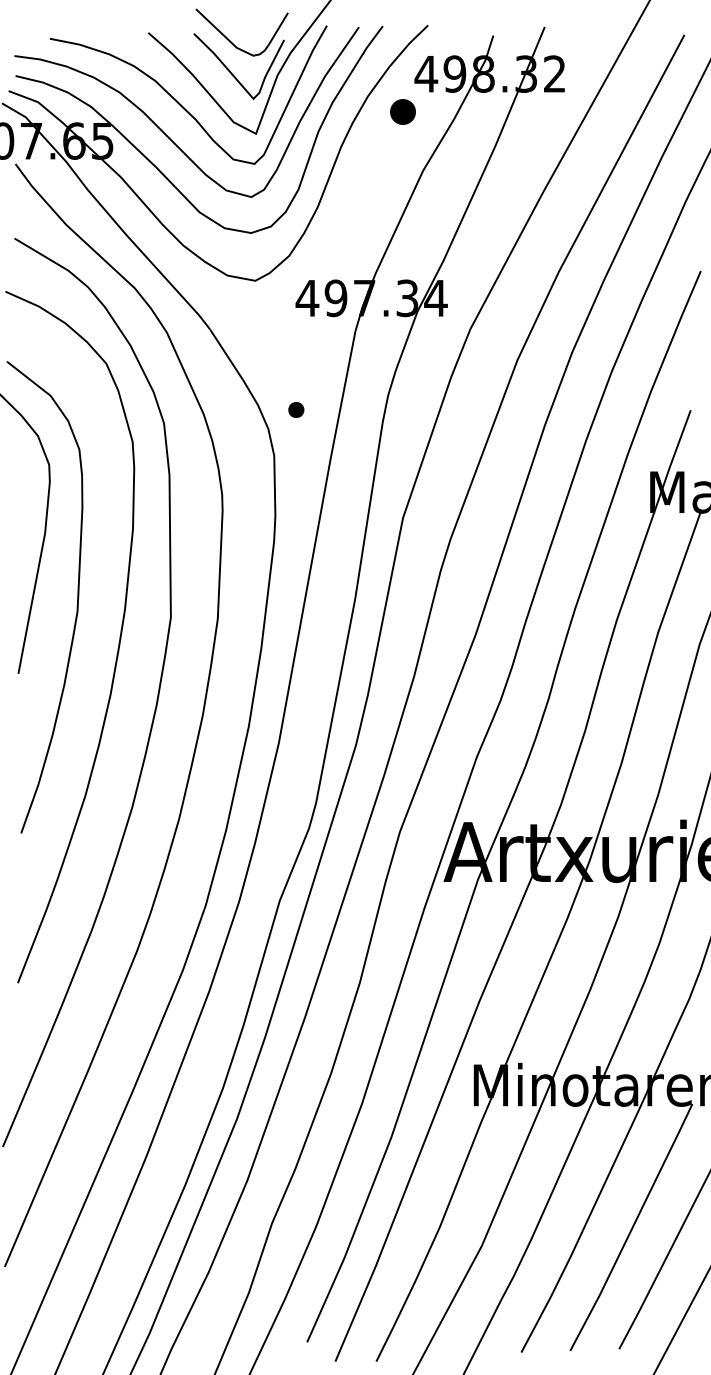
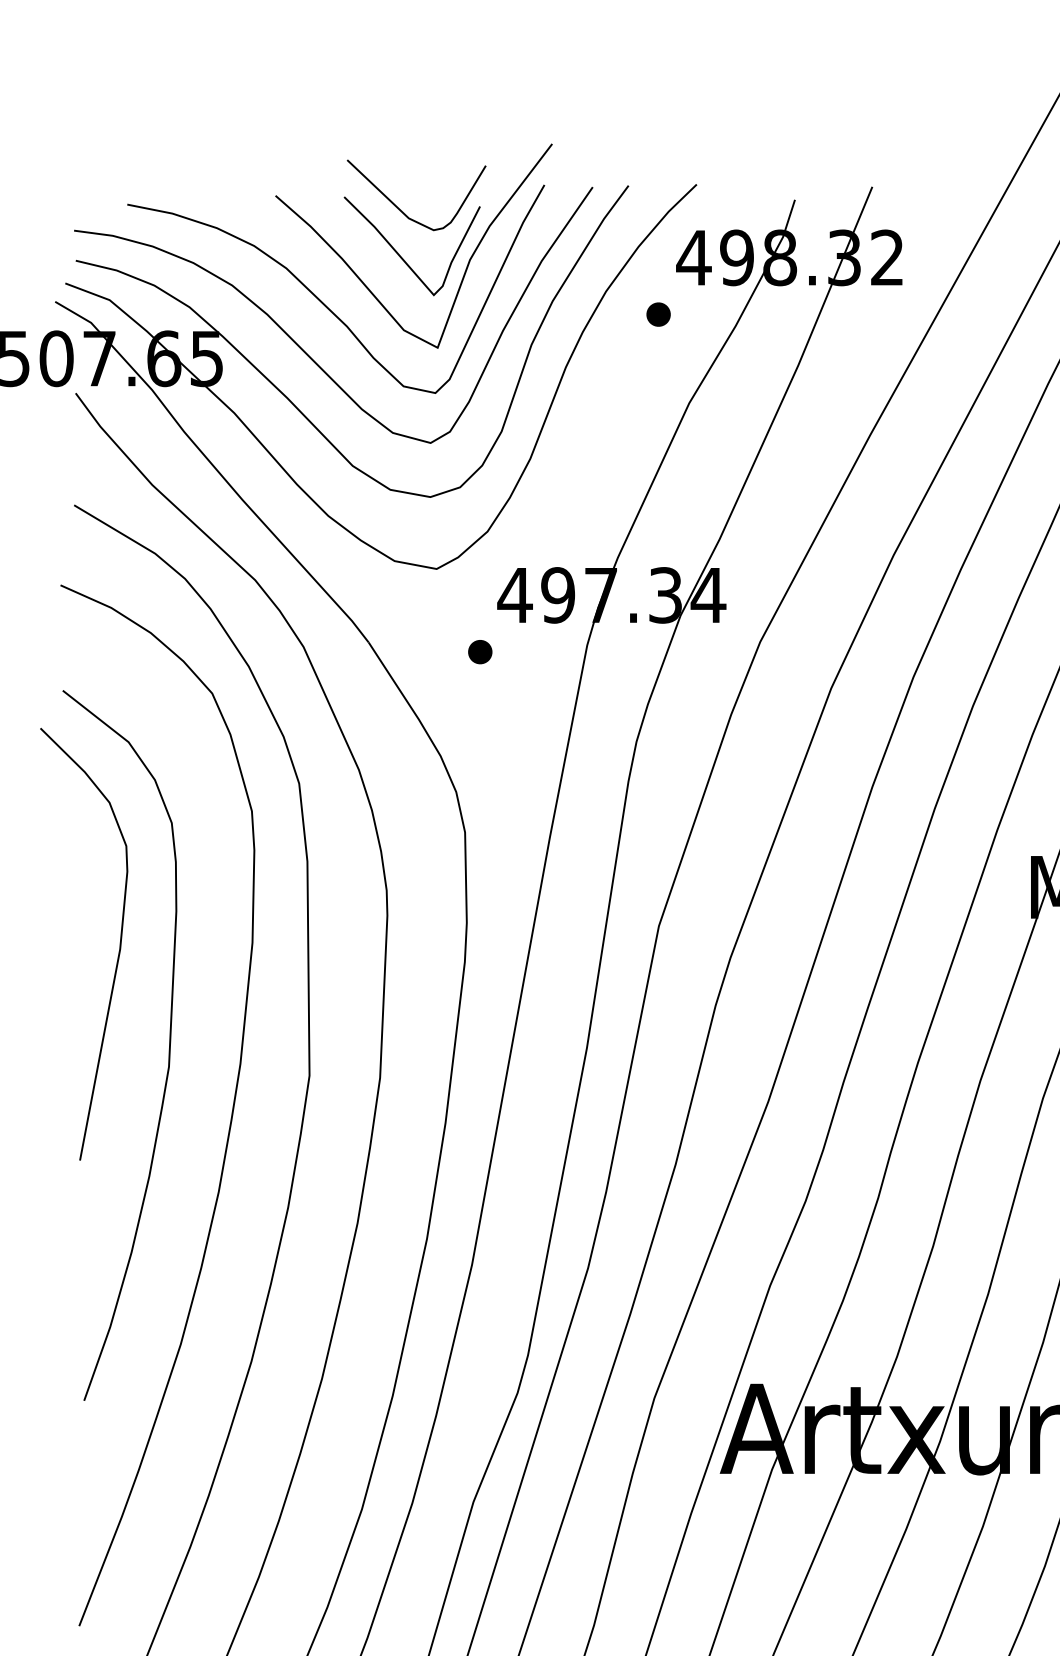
part: (402, 111) -> (658, 314), size x0.62
part: (296, 409) -> (480, 651), moved

